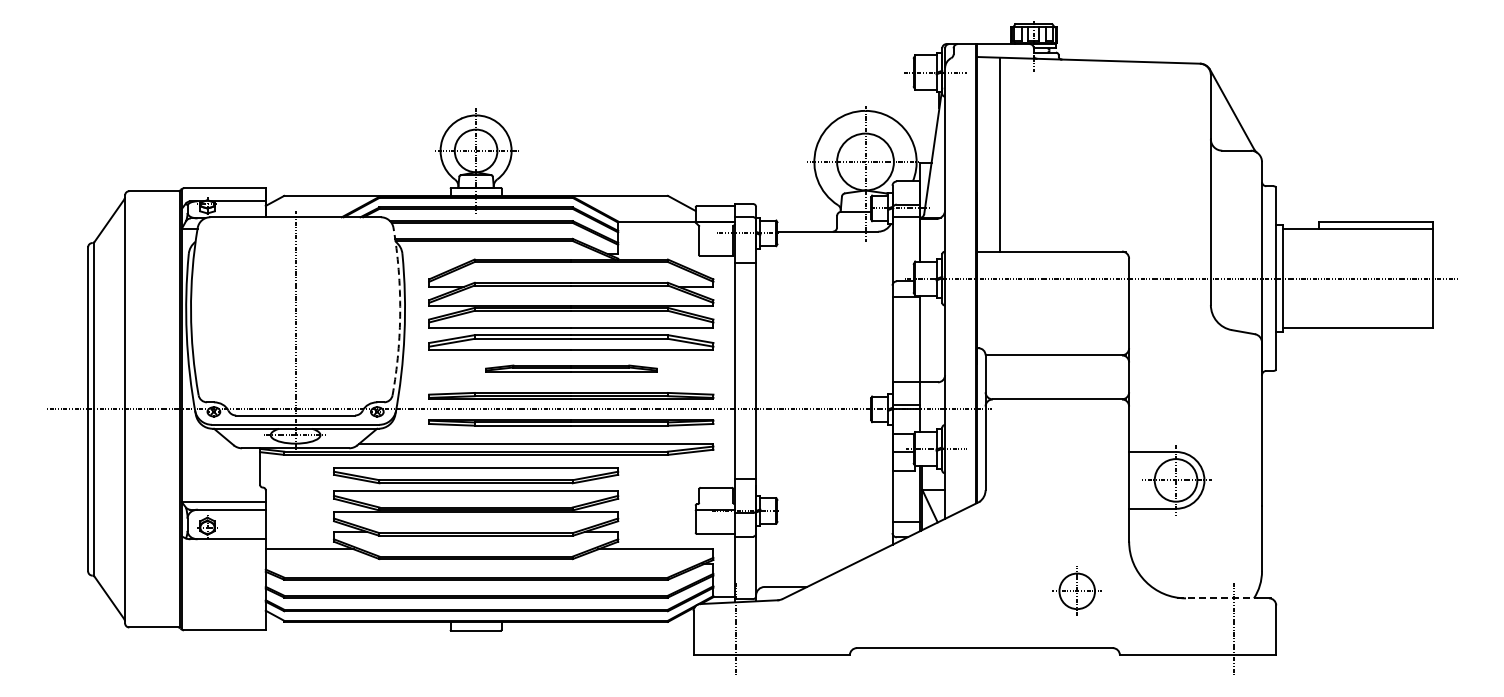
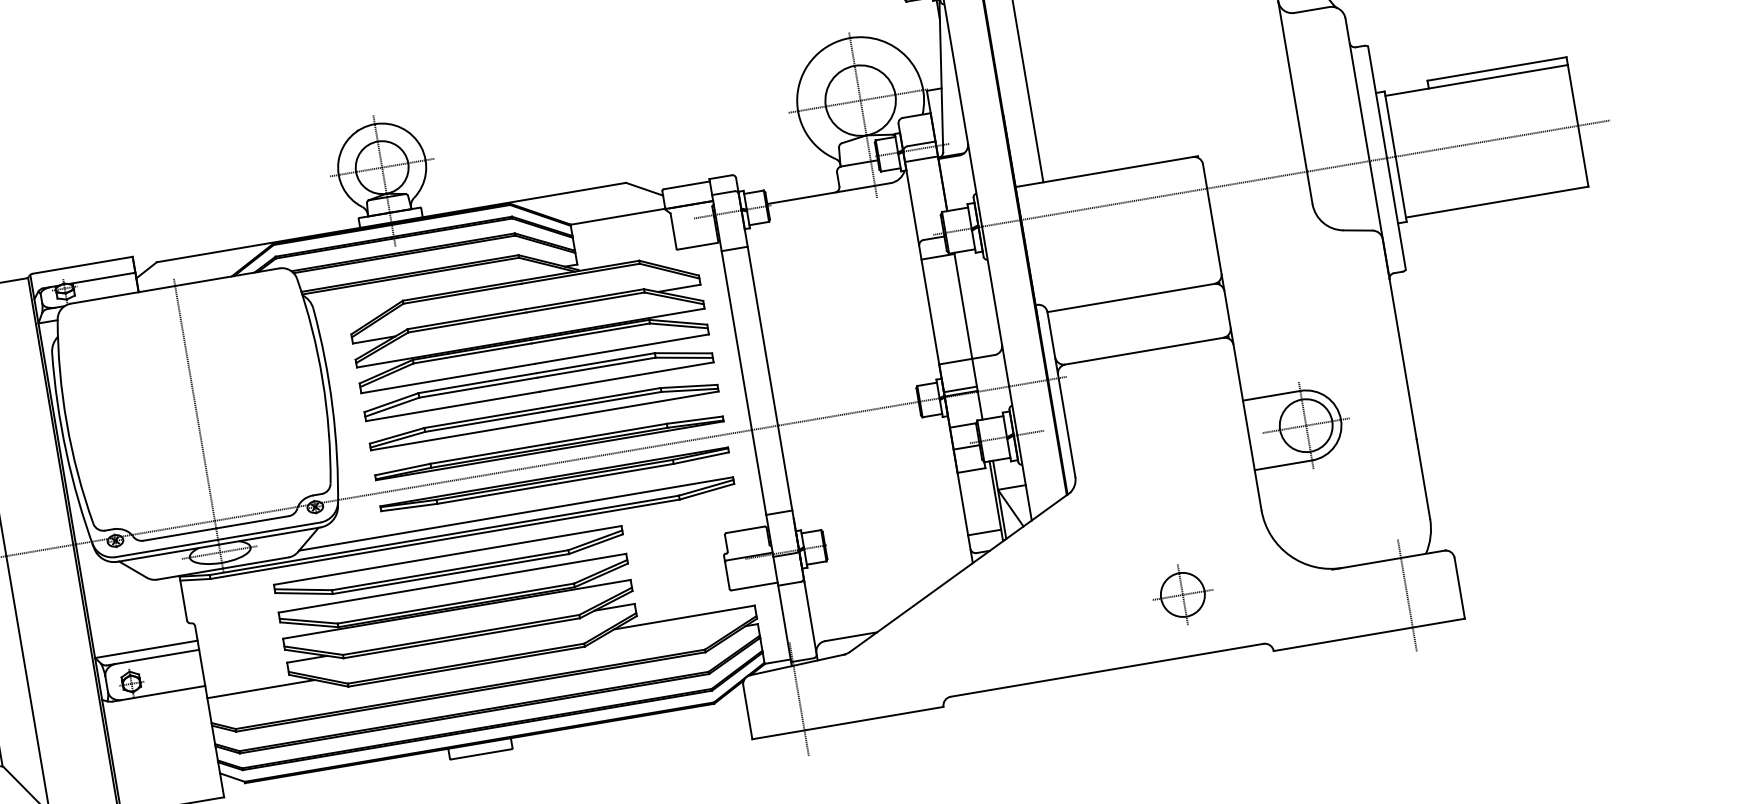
arc: (400, 311) -> (322, 379), dashed -> solid
part: (571, 368) -> (543, 413), size x1.67
part: (1076, 590) -> (1181, 594), moved
line: (1218, 598) -> (1382, 561), dashed -> solid

